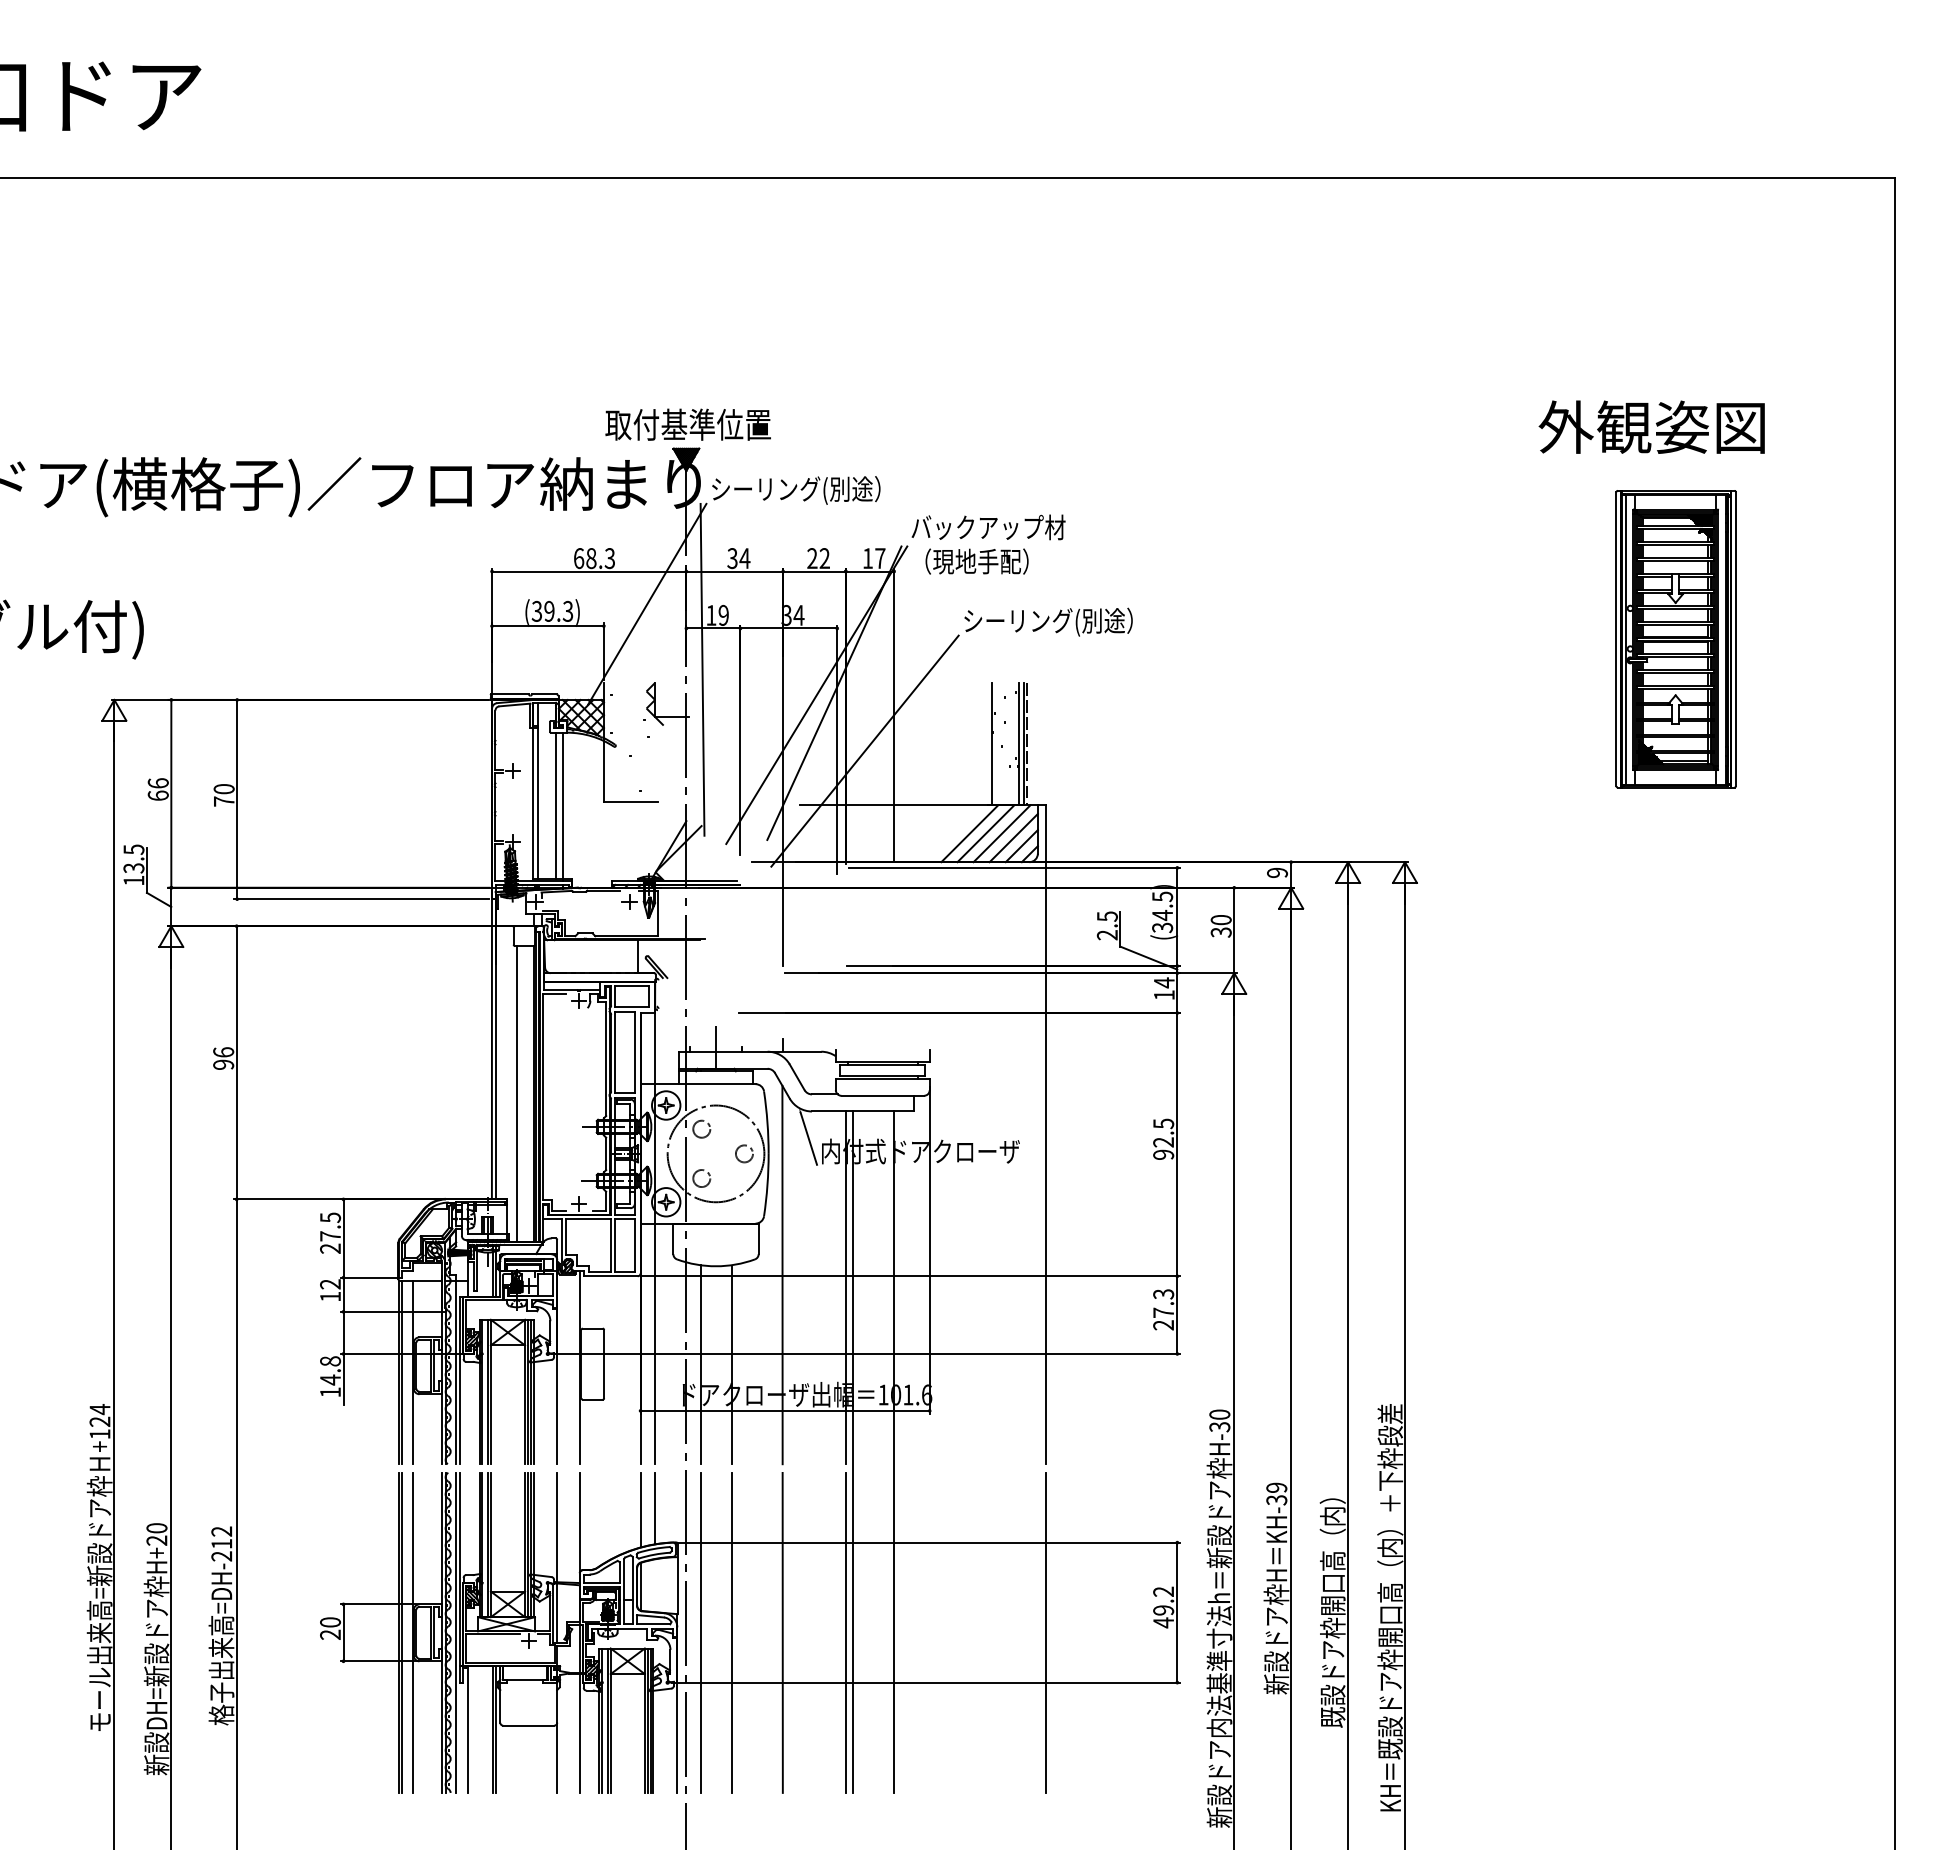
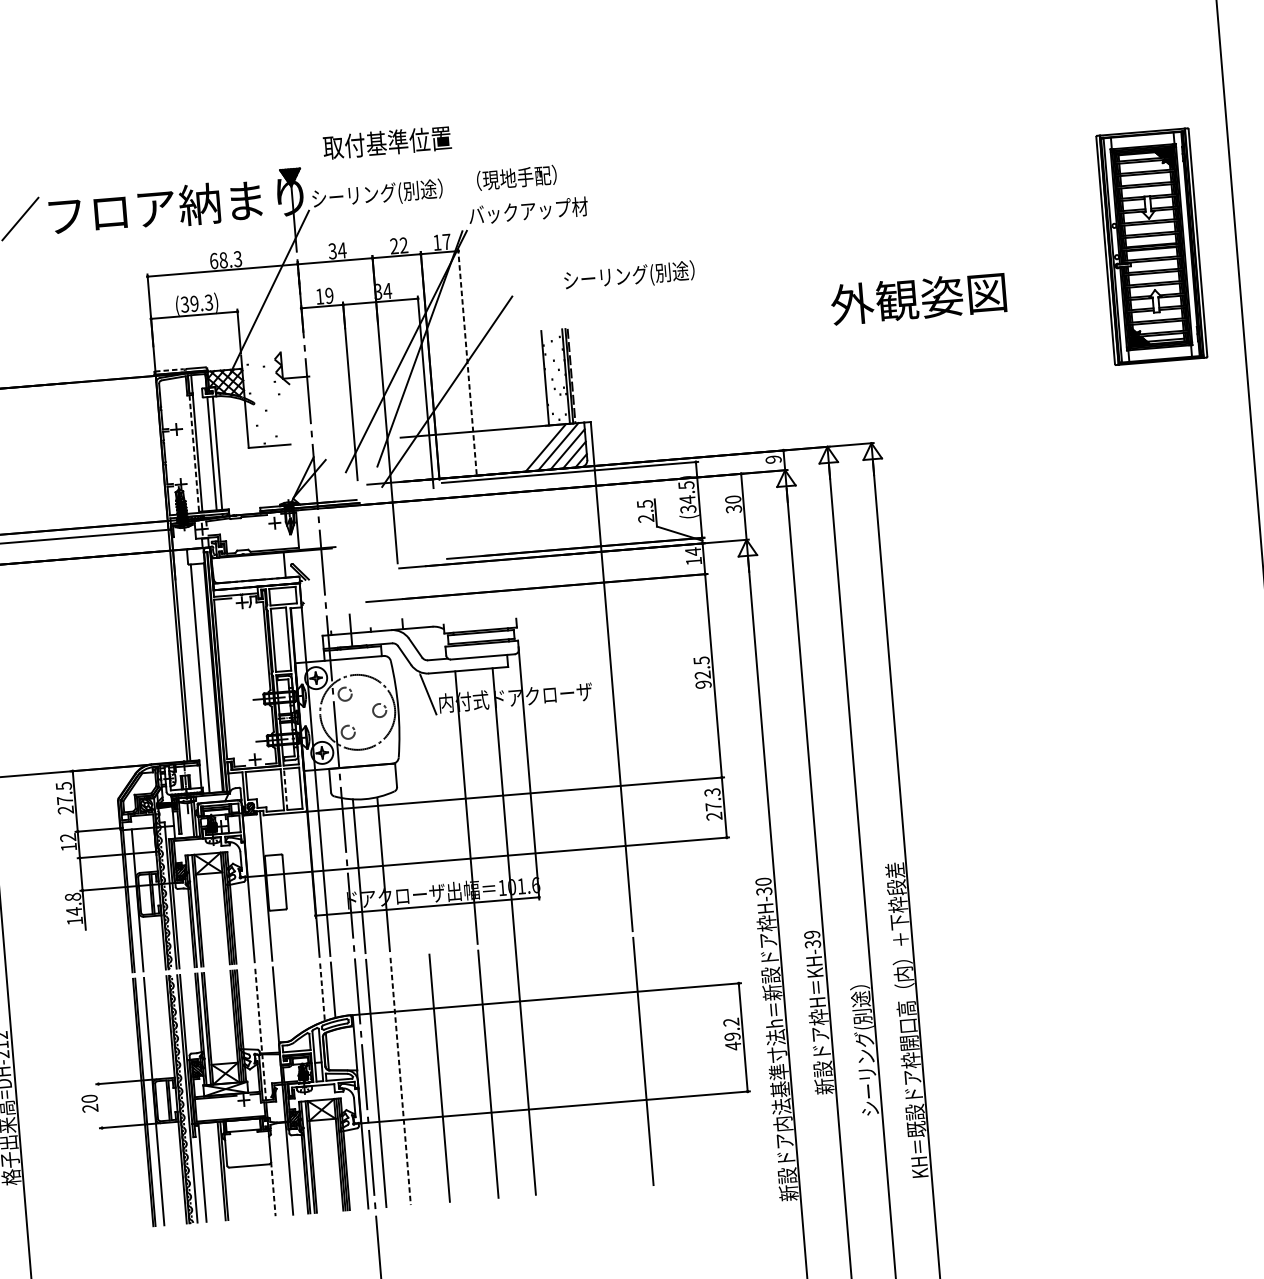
text: (687, 424) -> (386, 142), moved
text: (1651, 426) -> (918, 298), moved
text: (976, 561) -> (516, 177), moved
text: (1048, 621) -> (629, 275), moved
part: (1675, 639) -> (1151, 247), moved
line: (702, 669) -> (316, 338), removed
line: (510, 694) -> (169, 370), solid -> dashed
line: (894, 714) -> (467, 361), solid -> dashed
line: (533, 804) -> (194, 454), solid -> dashed
line: (969, 833) -> (533, 448), removed
line: (615, 1245) -> (285, 789), solid -> dashed
line: (782, 1274) -> (416, 801), removed
line: (852, 1451) -> (482, 933), removed
line: (641, 1510) -> (322, 992), solid -> dashed
line: (557, 1558) -> (260, 1035), solid -> dashed
text: (1332, 1612) -> (863, 1027), 既設ドア枠開口高（内） -> シーリング(別途）
line: (343, 1632) -> (100, 1105), removed
line: (732, 1632) -> (400, 1081), solid -> dashed
line: (557, 1758) -> (273, 1189), solid -> dashed

